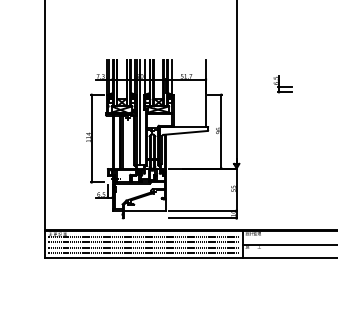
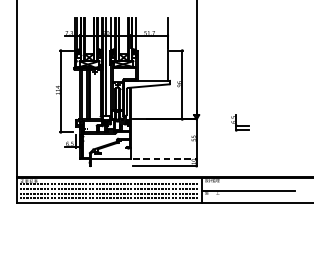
part: (282, 84) -> (239, 123), moved
line: (203, 210) -> (165, 158), solid -> dashed

